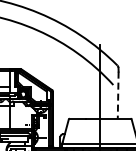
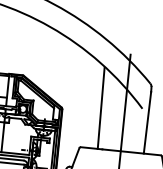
line: (81, 87) -> (100, 107), added
line: (118, 95) -> (147, 123), dashed -> solid

